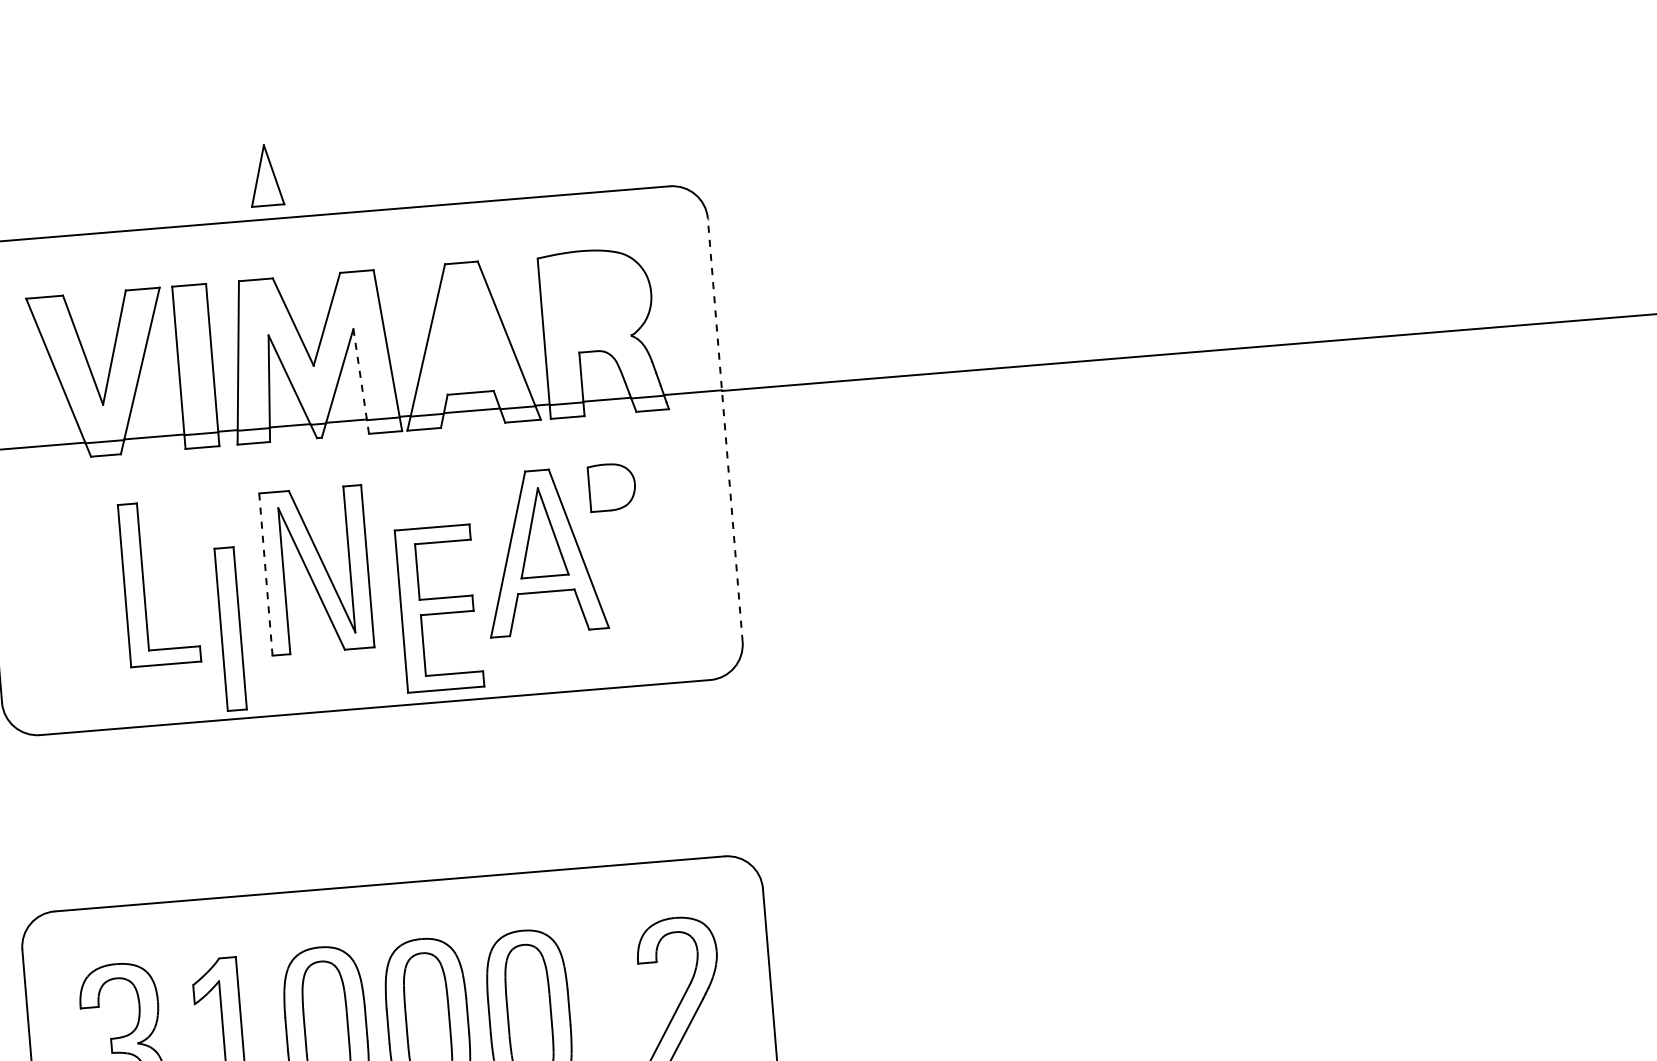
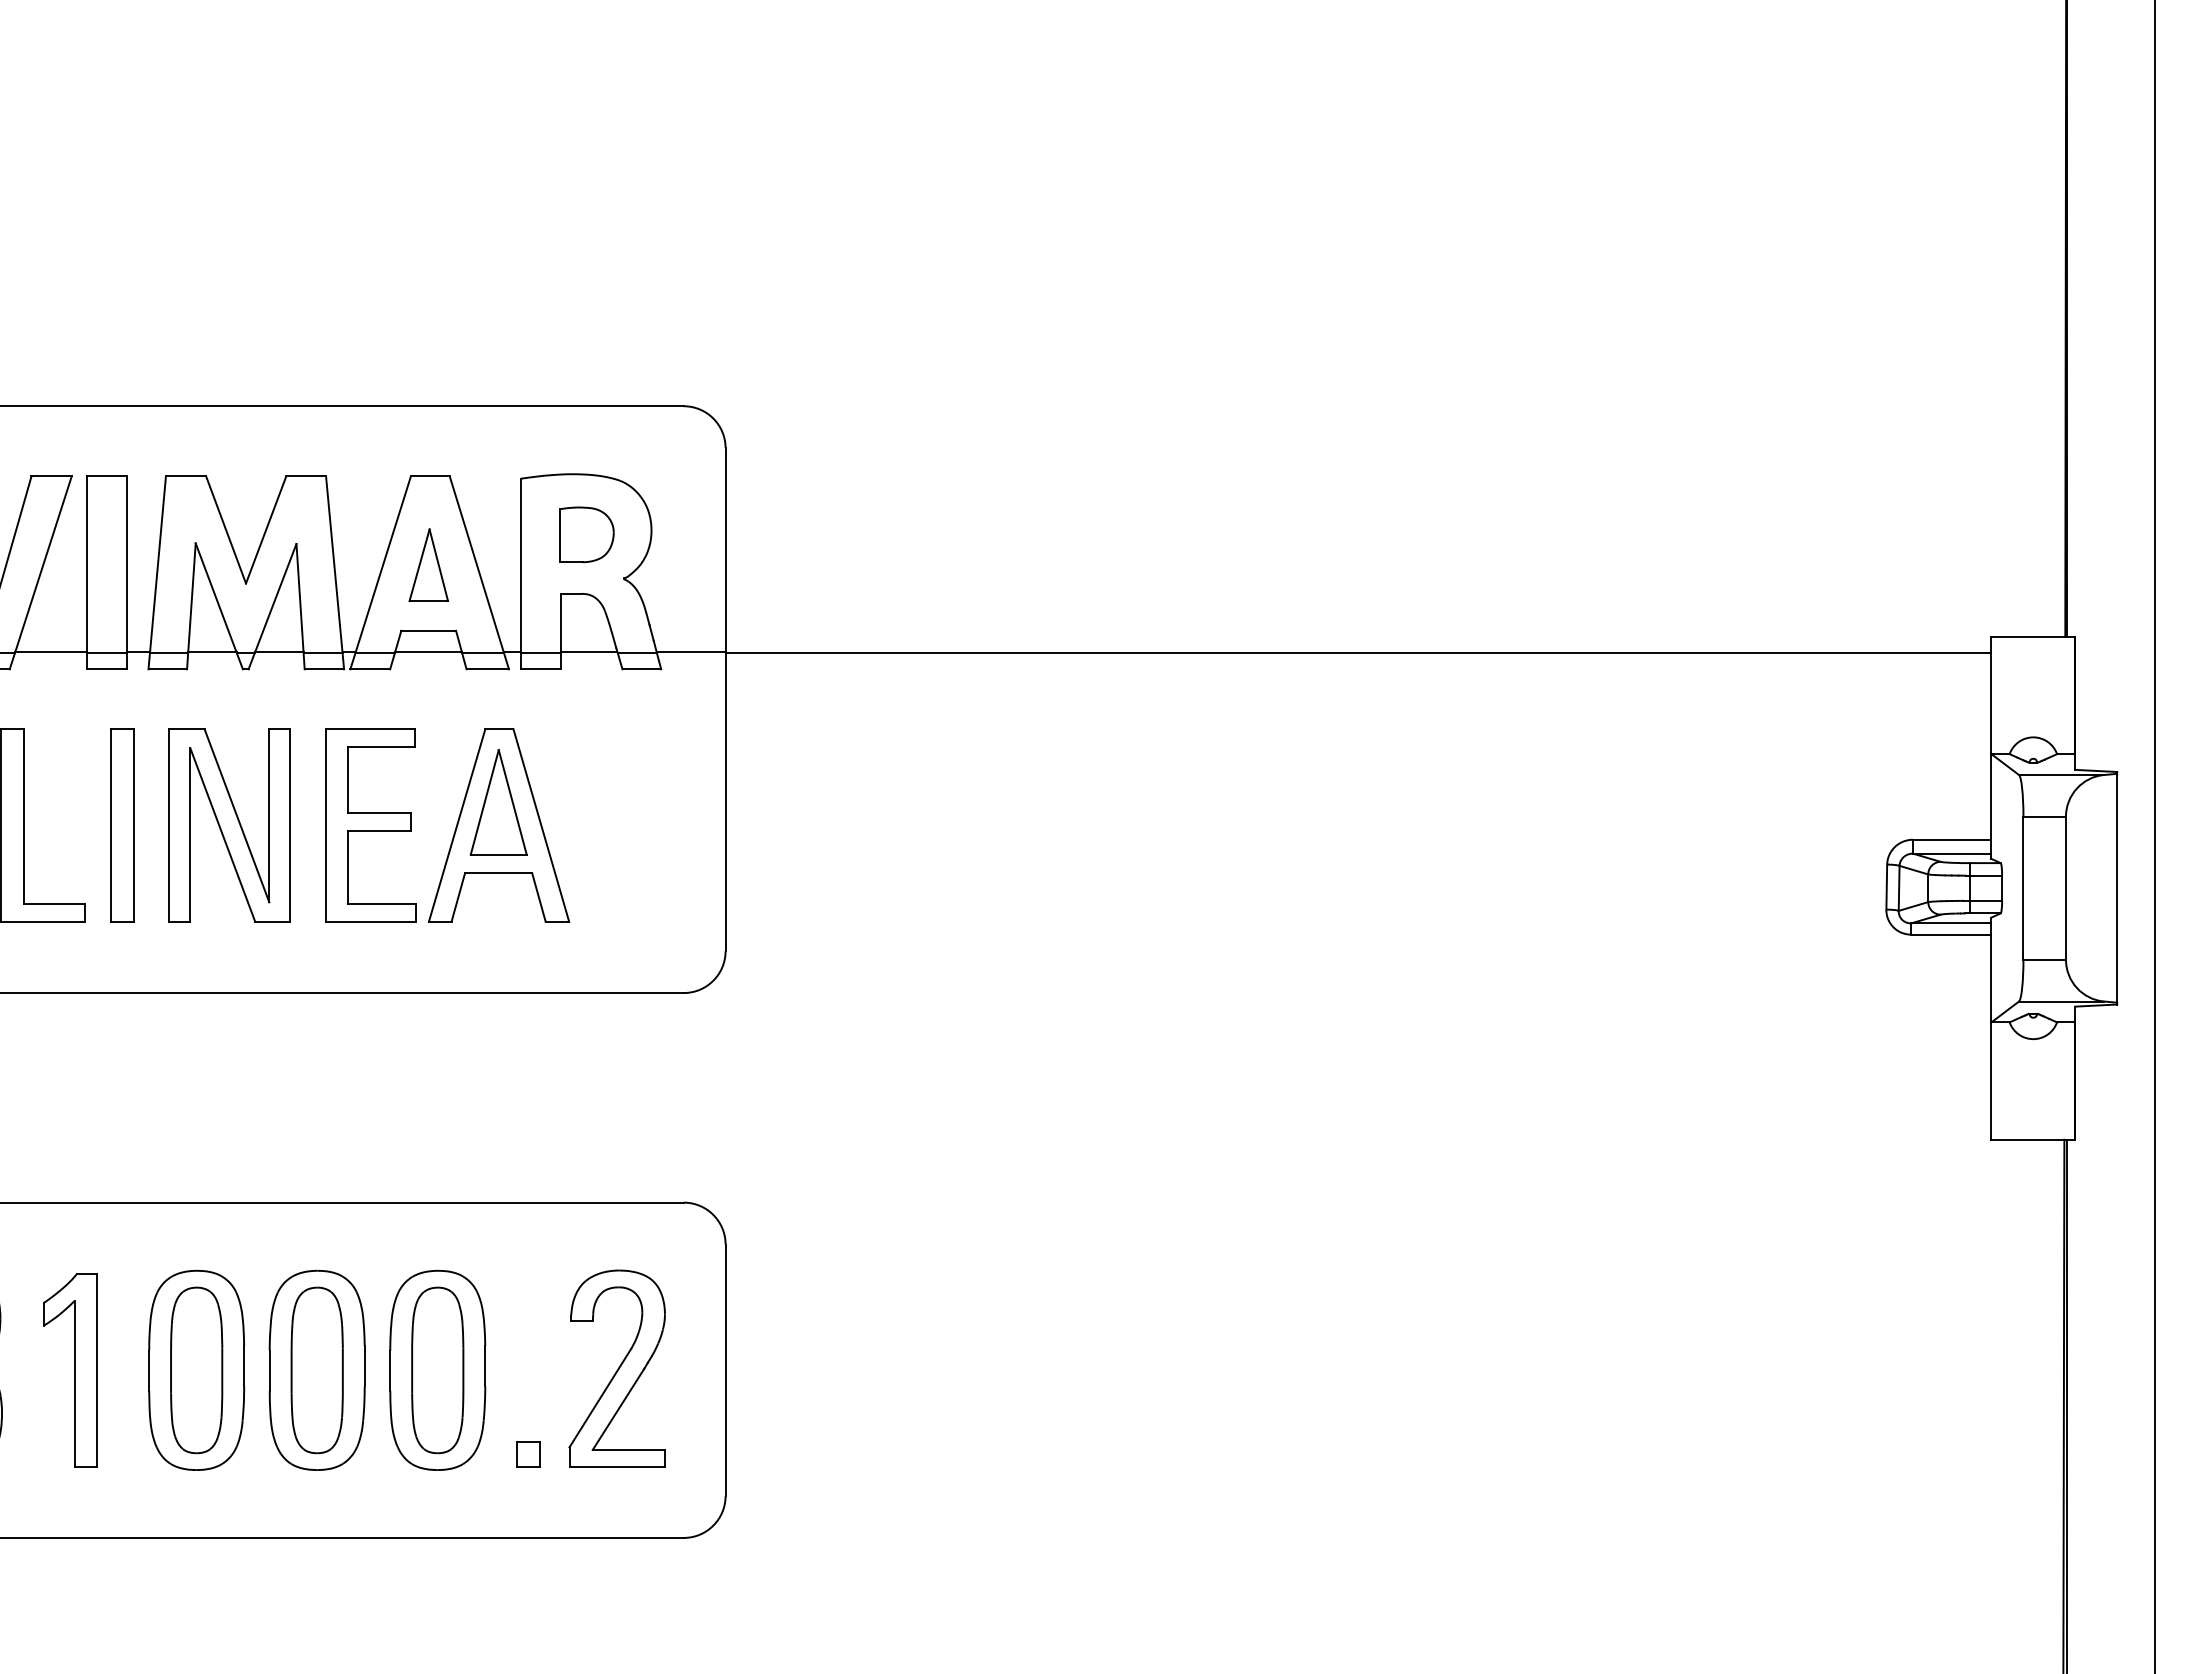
part: (265, 174) -> (428, 564), moved
line: (361, 381) -> (300, 606), dashed -> solid
line: (725, 430) -> (725, 699), dashed -> solid
part: (612, 486) -> (586, 534), moved
line: (266, 574) -> (169, 825), dashed -> solid
part: (439, 608) -> (370, 825), moved
part: (230, 629) -> (122, 825), moved

